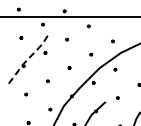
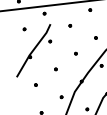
line: (27, 60) -> (33, 51), dashed -> solid

